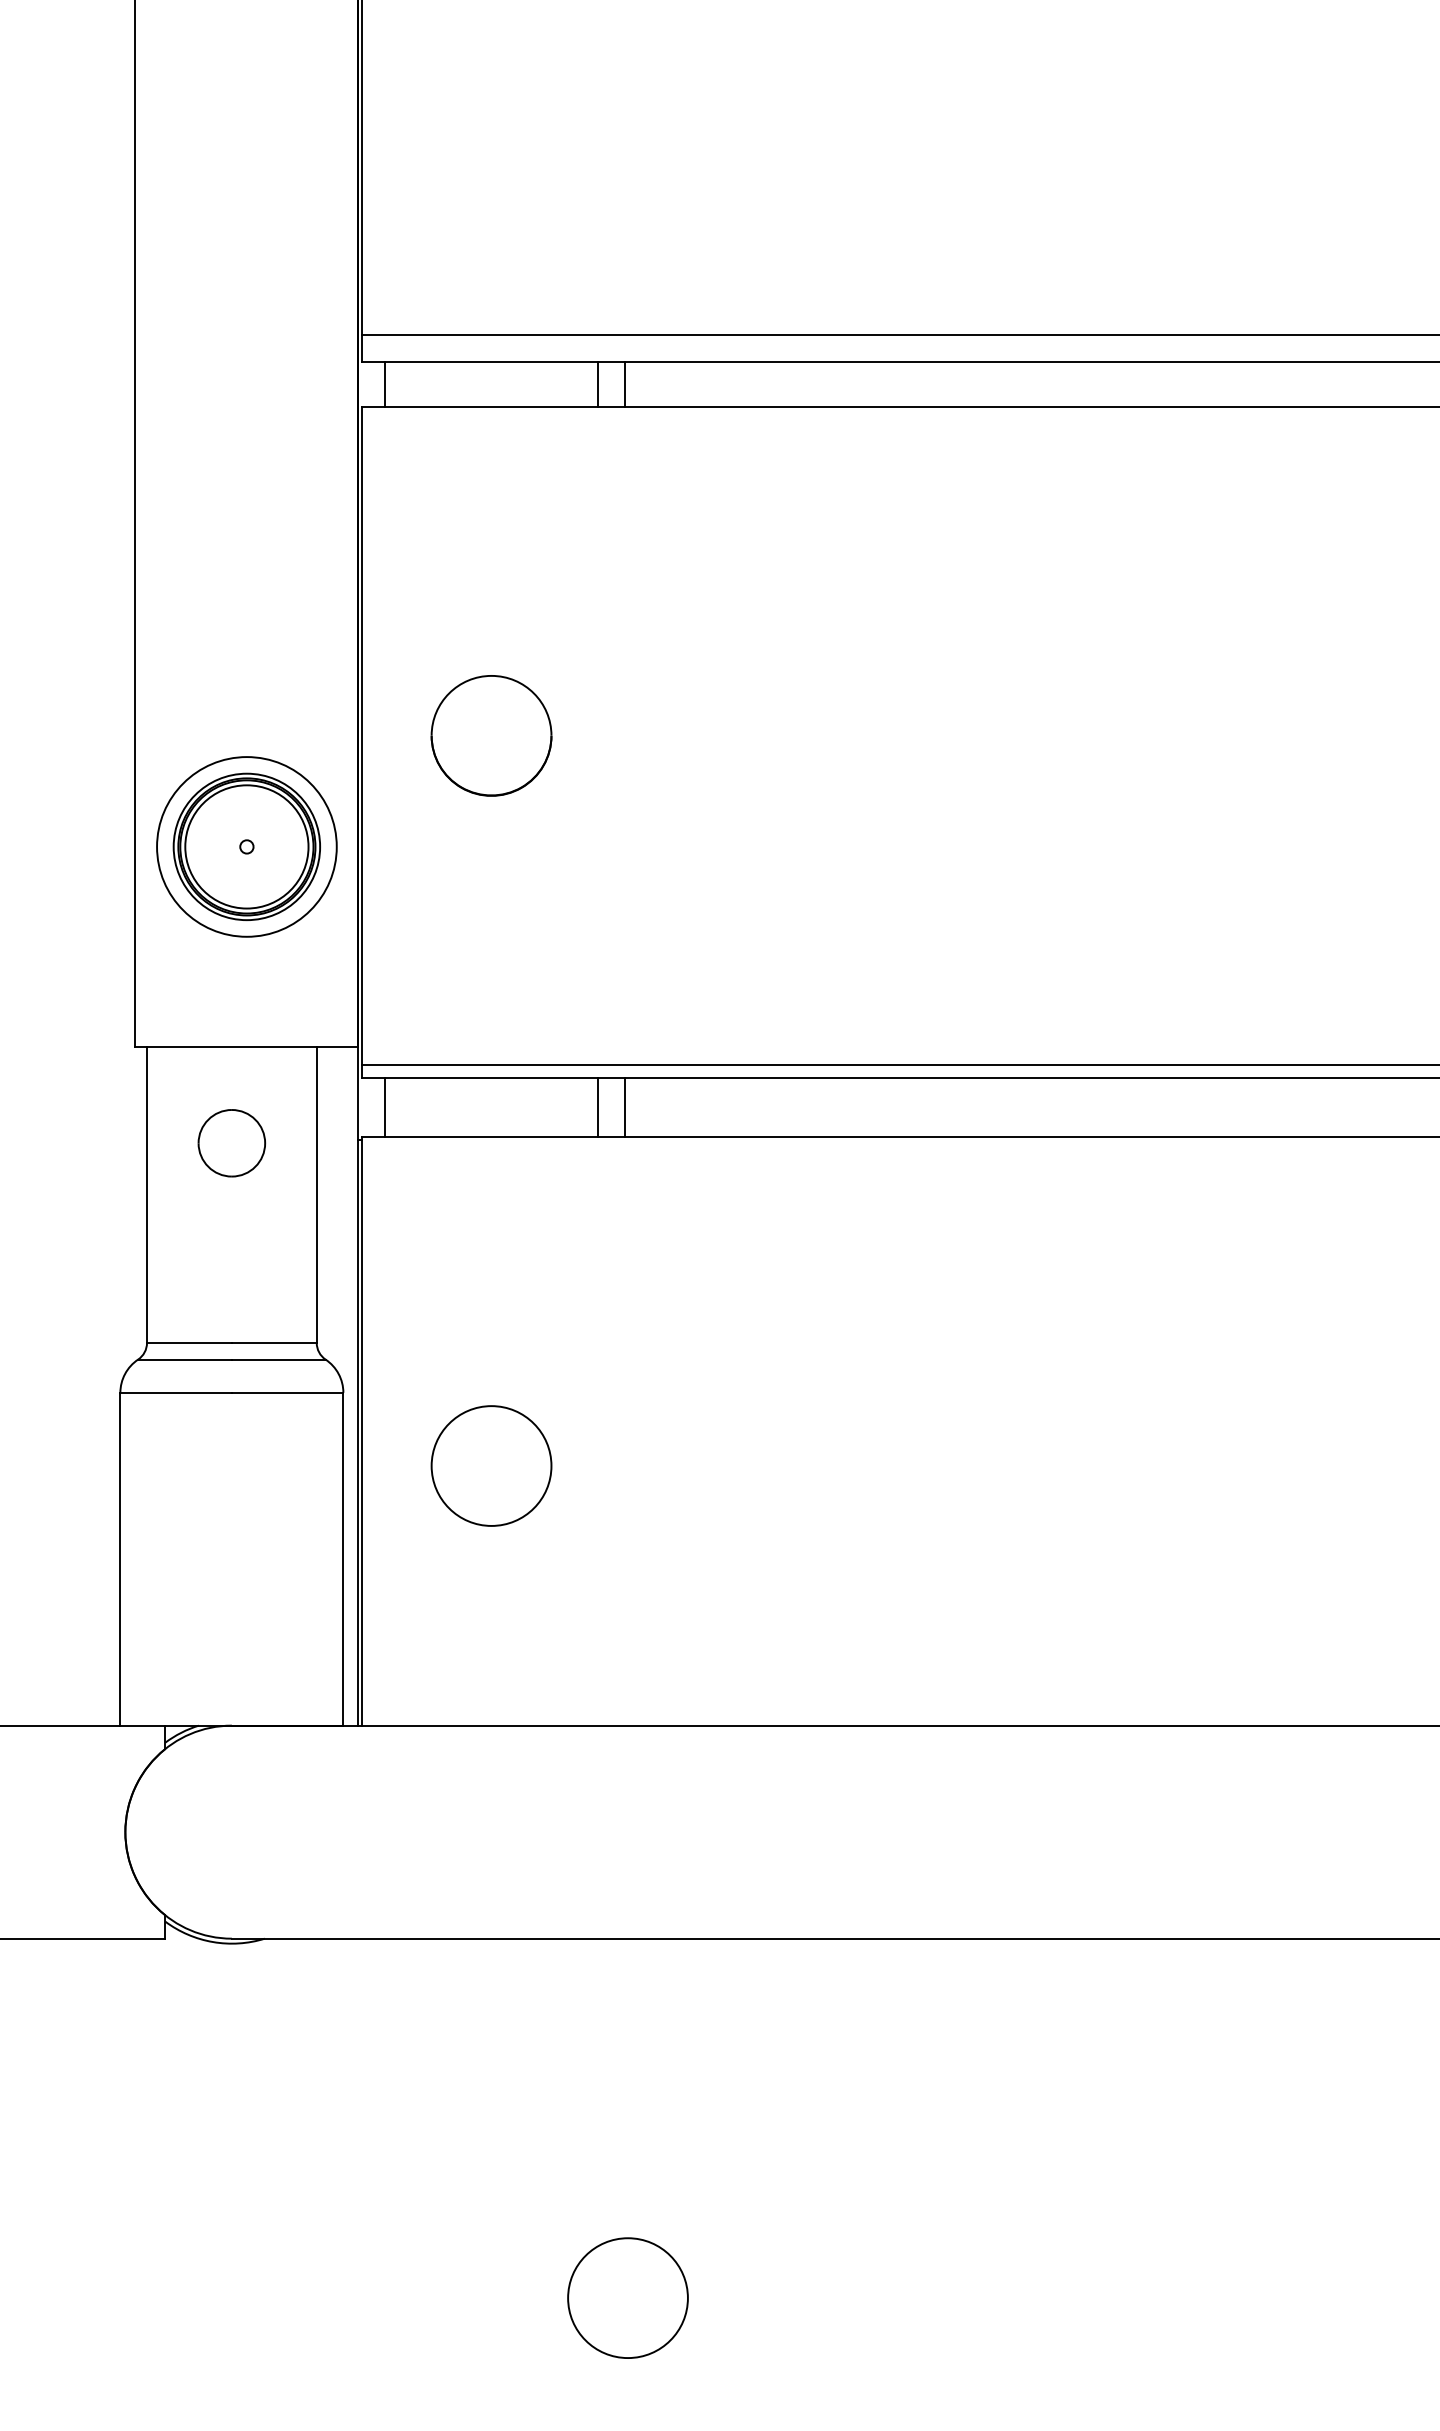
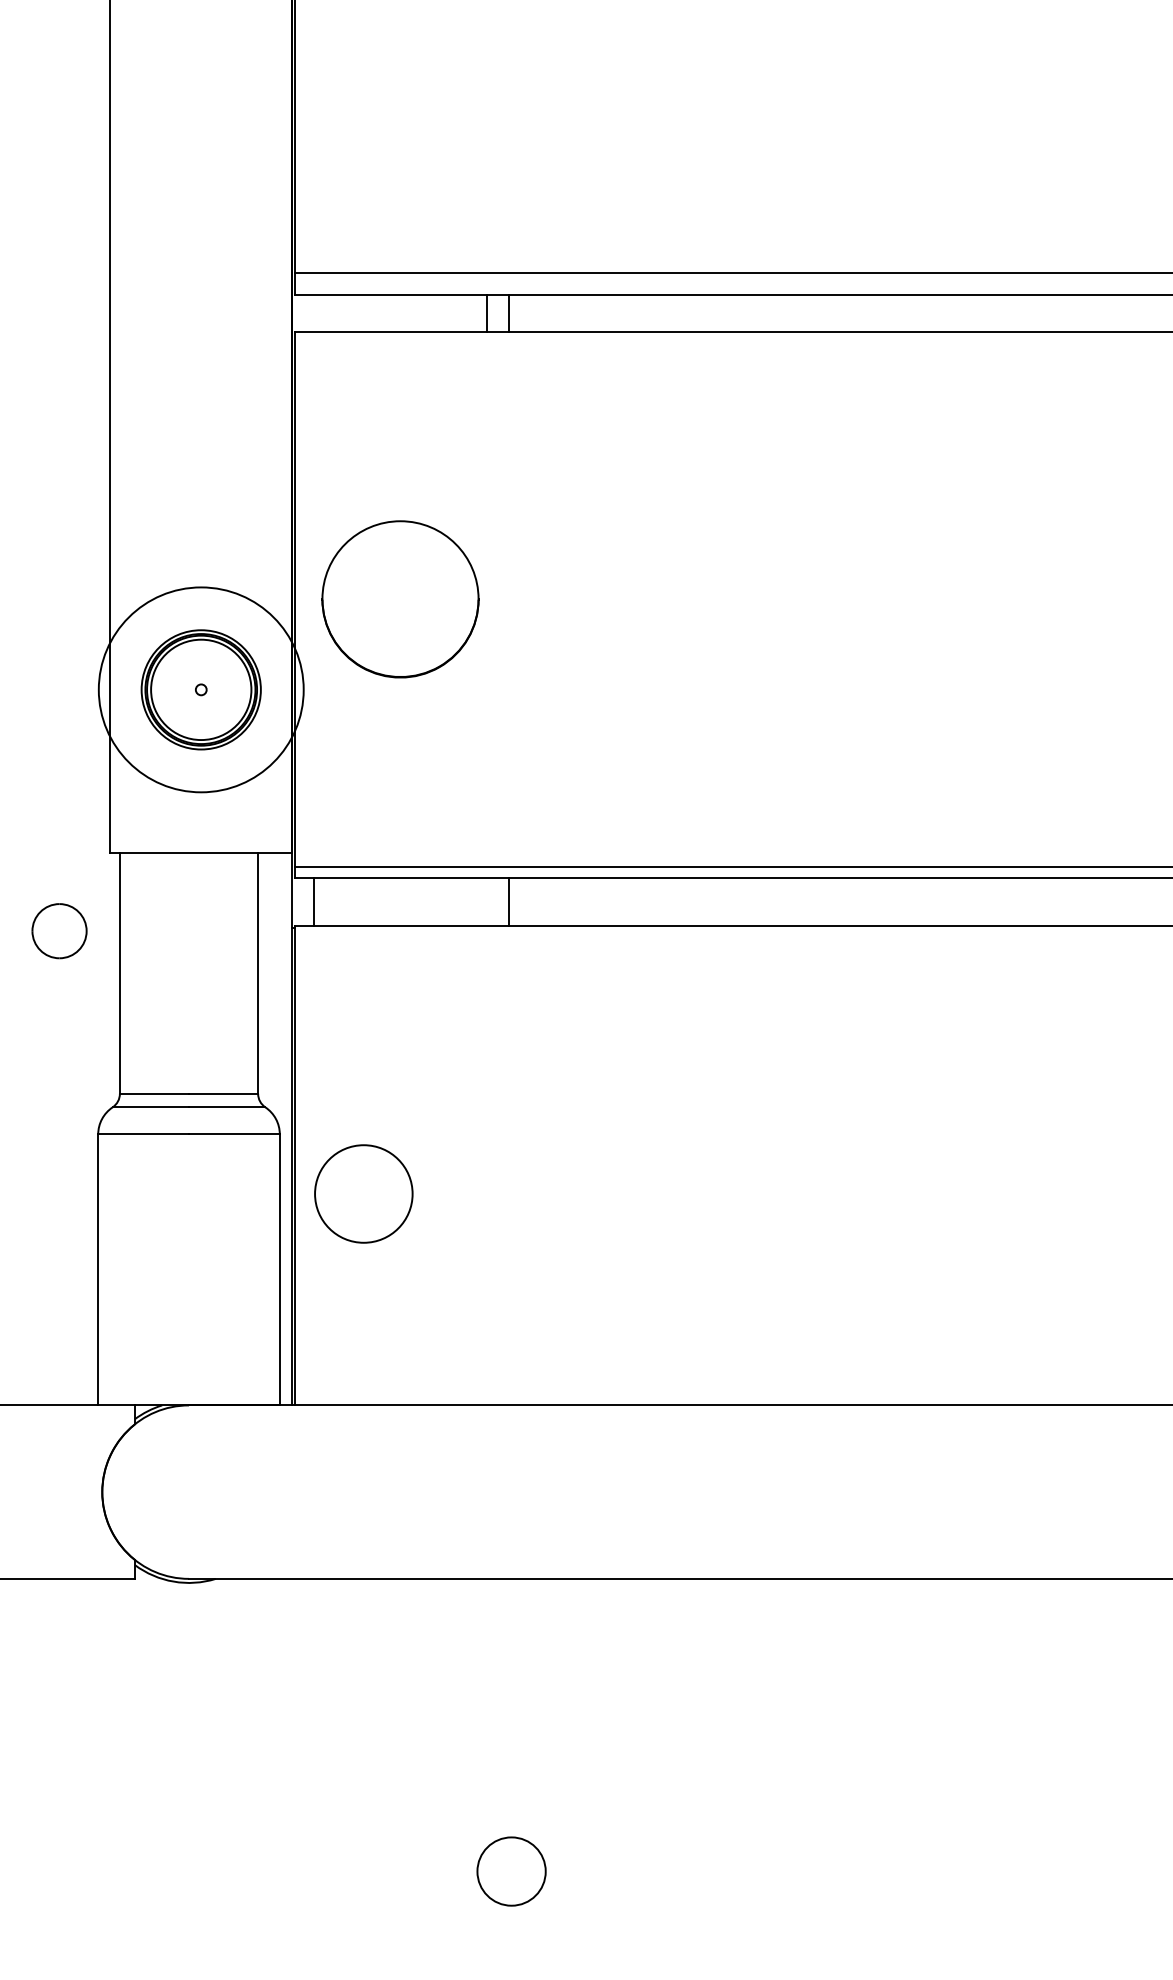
line: (385, 384) -> (314, 313), removed
part: (491, 735) -> (400, 599), size x1.6
circle: (246, 846) -> (200, 689), size x1.4
line: (598, 1107) -> (487, 902), removed
part: (231, 1143) -> (59, 931), moved
circle: (491, 1465) -> (363, 1193), moved
circle: (627, 2297) -> (511, 1871), size x0.7

